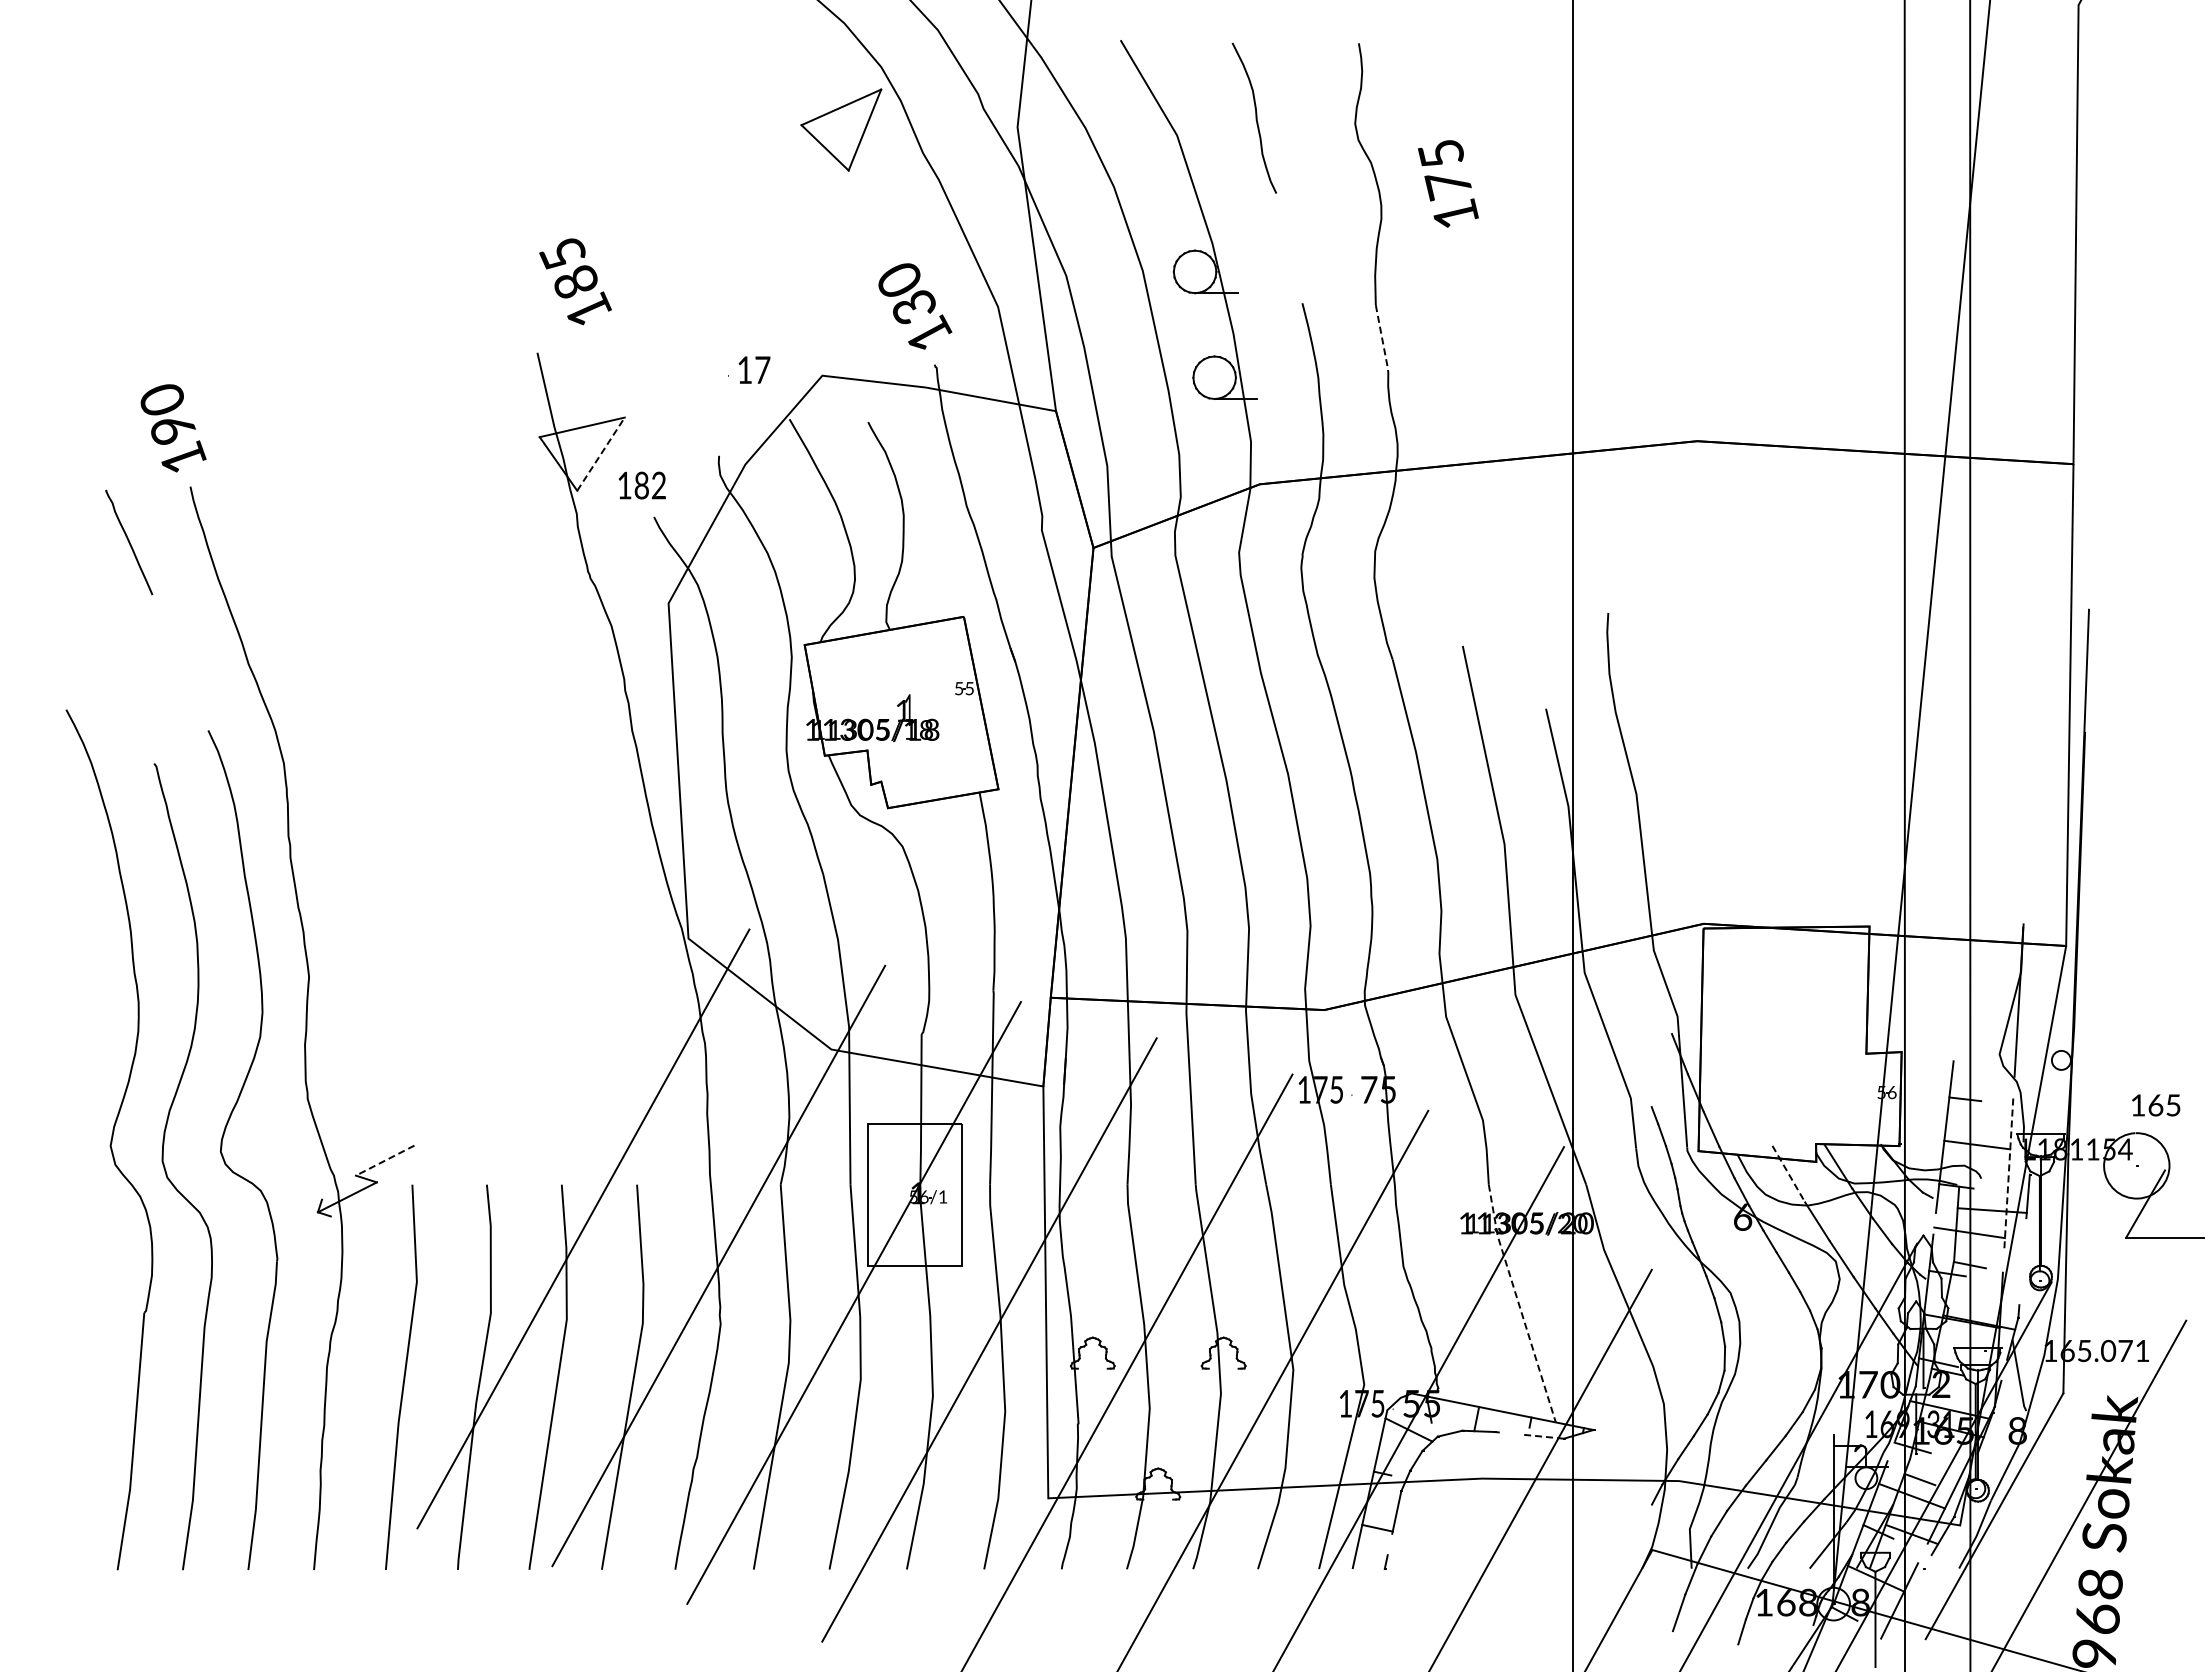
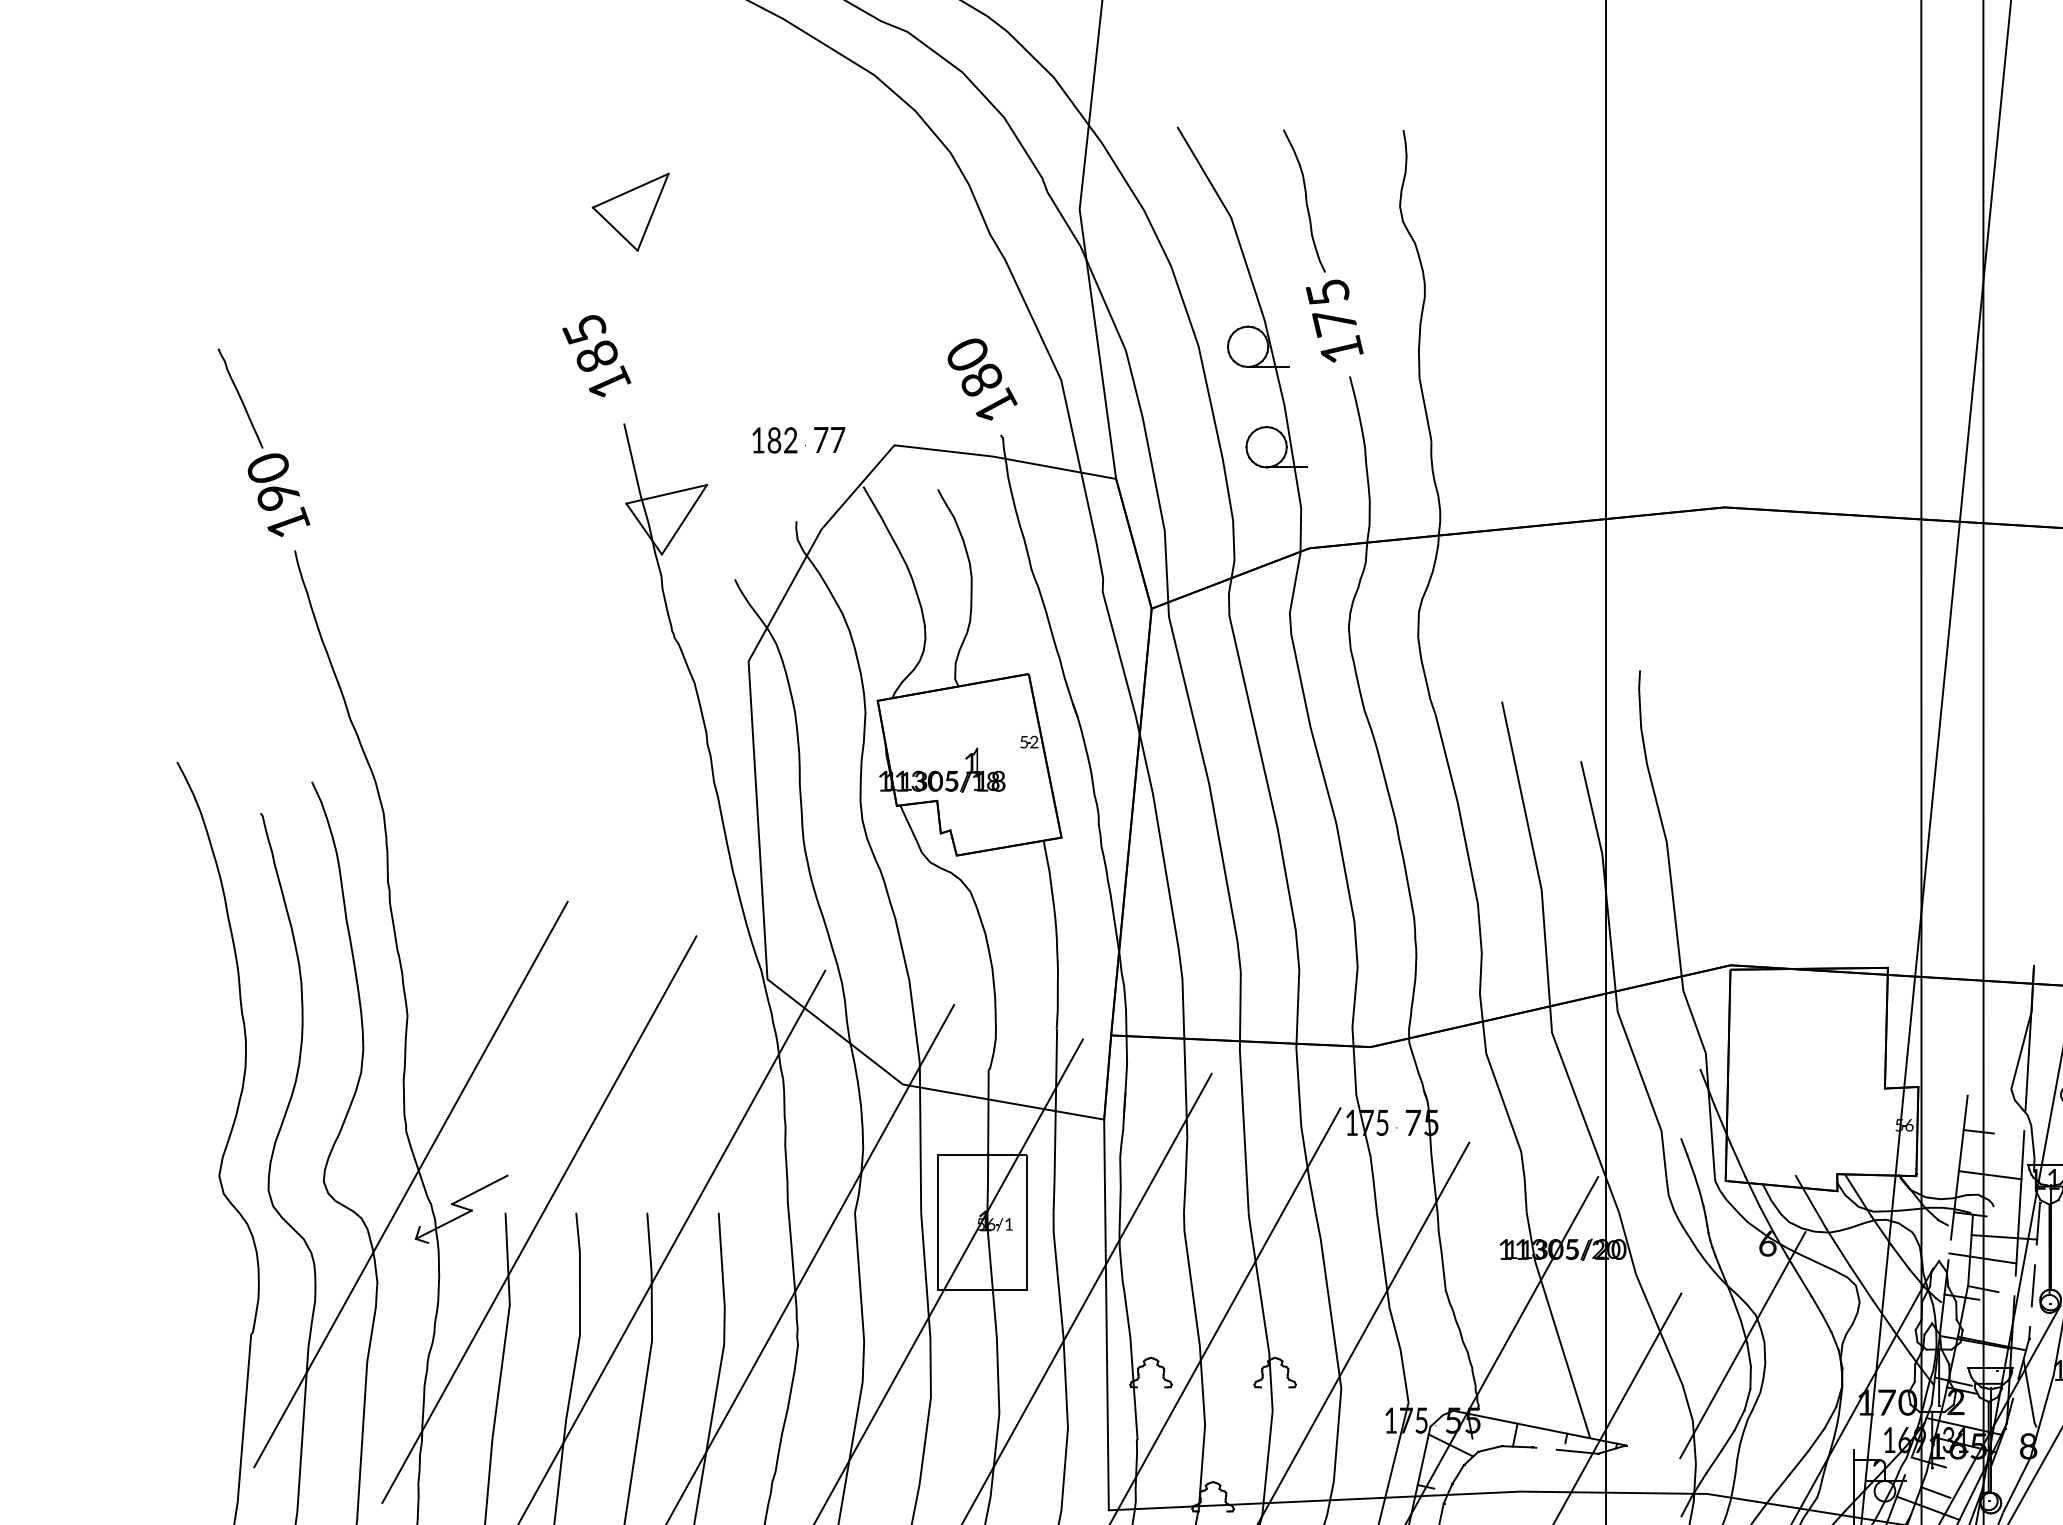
part: (841, 129) -> (630, 211), moved
text: (1448, 183) -> (1334, 320), moved
text: (575, 281) -> (596, 355), moved
text: (914, 306) -> (981, 379), 130 -> 180
line: (1382, 340) -> (1425, 411), dashed -> solid
text: (744, 369) -> (820, 439), 17 -> 77
line: (601, 454) -> (684, 520), dashed -> solid
text: (642, 485) -> (775, 440), moved
curve: (129, 542) -> (240, 398), moved
text: (969, 688) -> (1034, 742), 55 -> 52
line: (312, 1154) -> (410, 1184), added
line: (385, 1160) -> (480, 1189), dashed -> solid
line: (1788, 1174) -> (1811, 1203), dashed -> solid
line: (2008, 1175) -> (2019, 1204), dashed -> solid
line: (447, 1191) -> (538, 1219), added
line: (2022, 1261) -> (2033, 1285), added
line: (1519, 1304) -> (1555, 1326), dashed -> solid
line: (1716, 1324) -> (1742, 1345), added
line: (1542, 1436) -> (1577, 1451), dashed -> solid

